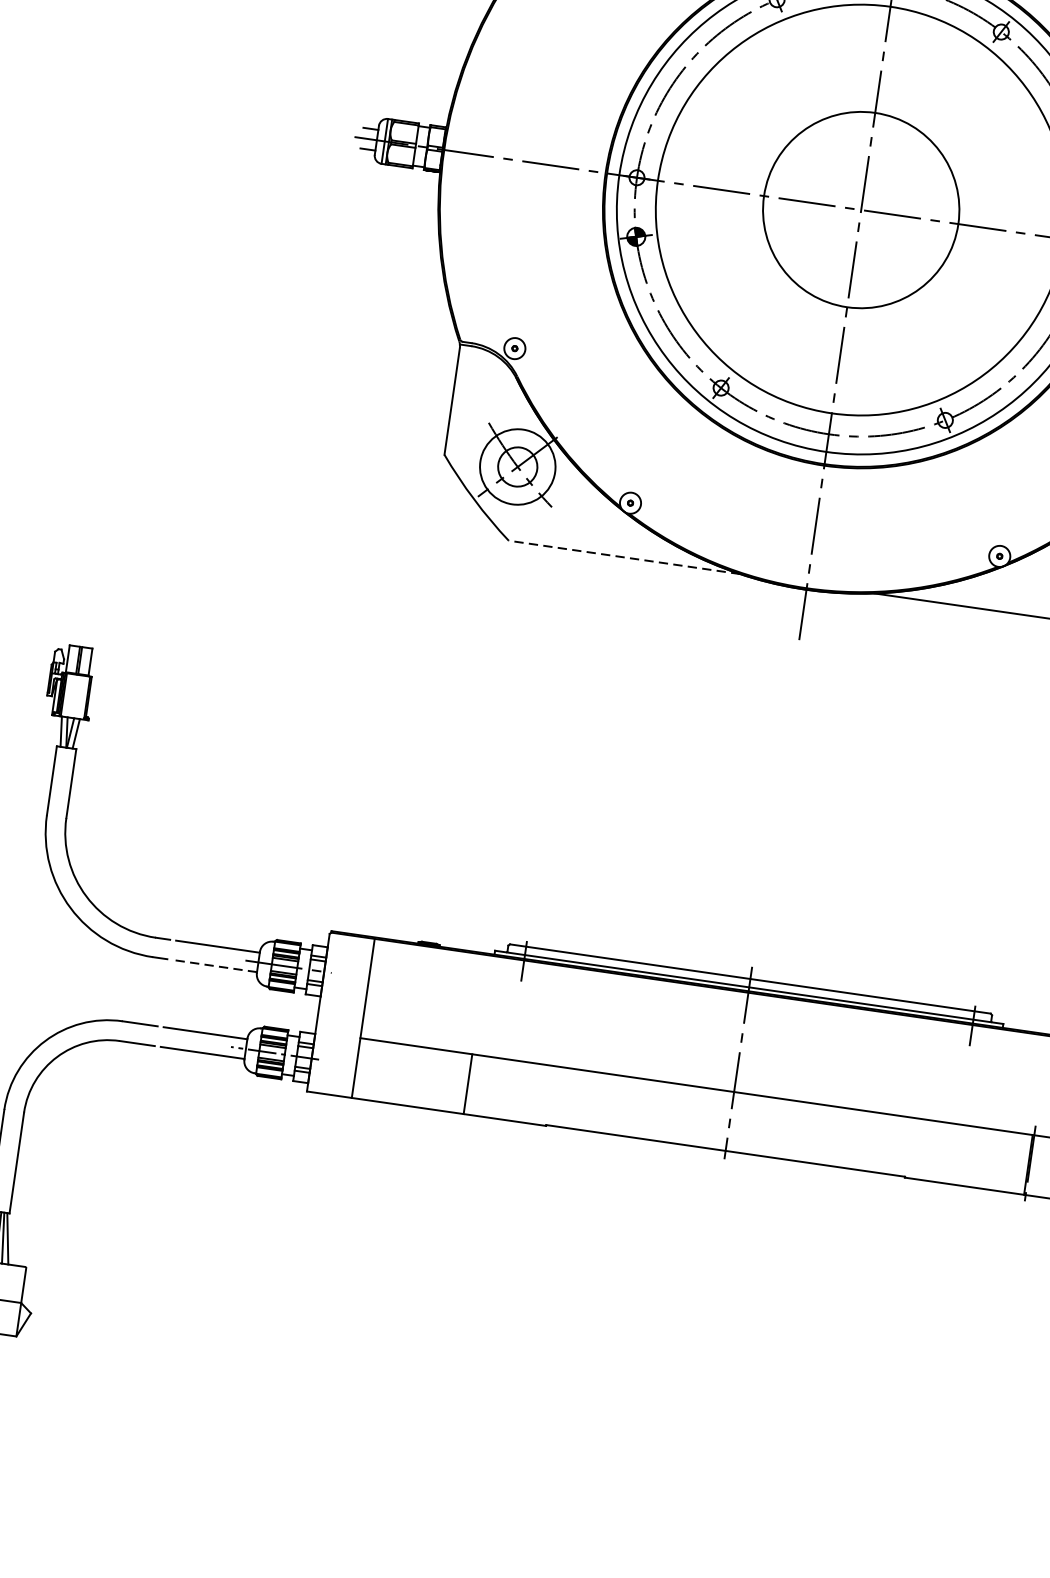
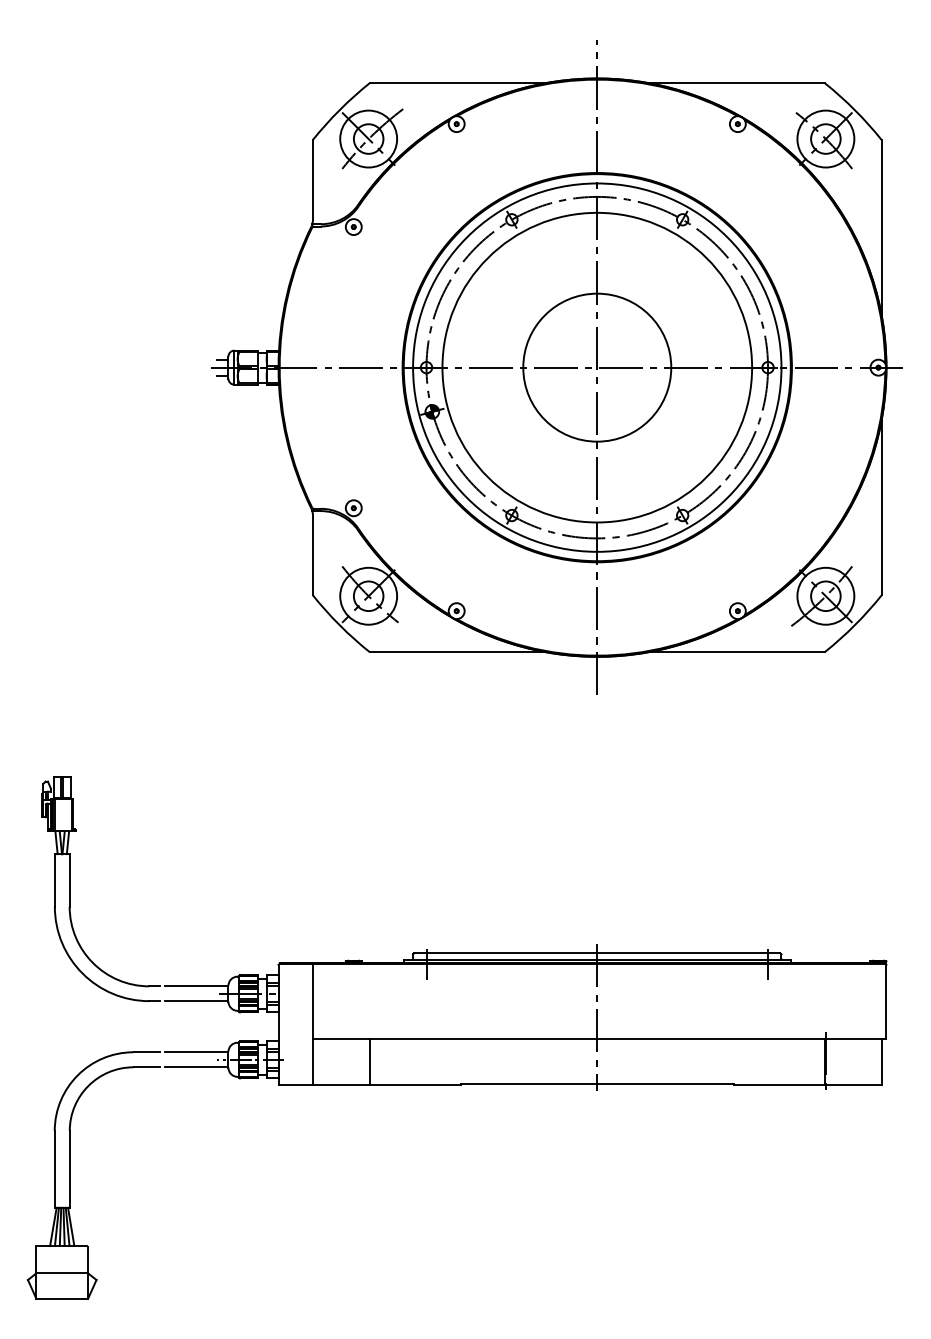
line: (623, 557) -> (457, 652), dashed -> solid
line: (215, 966) -> (196, 1001), dashed -> solid
line: (467, 1083) -> (369, 1061), moved

